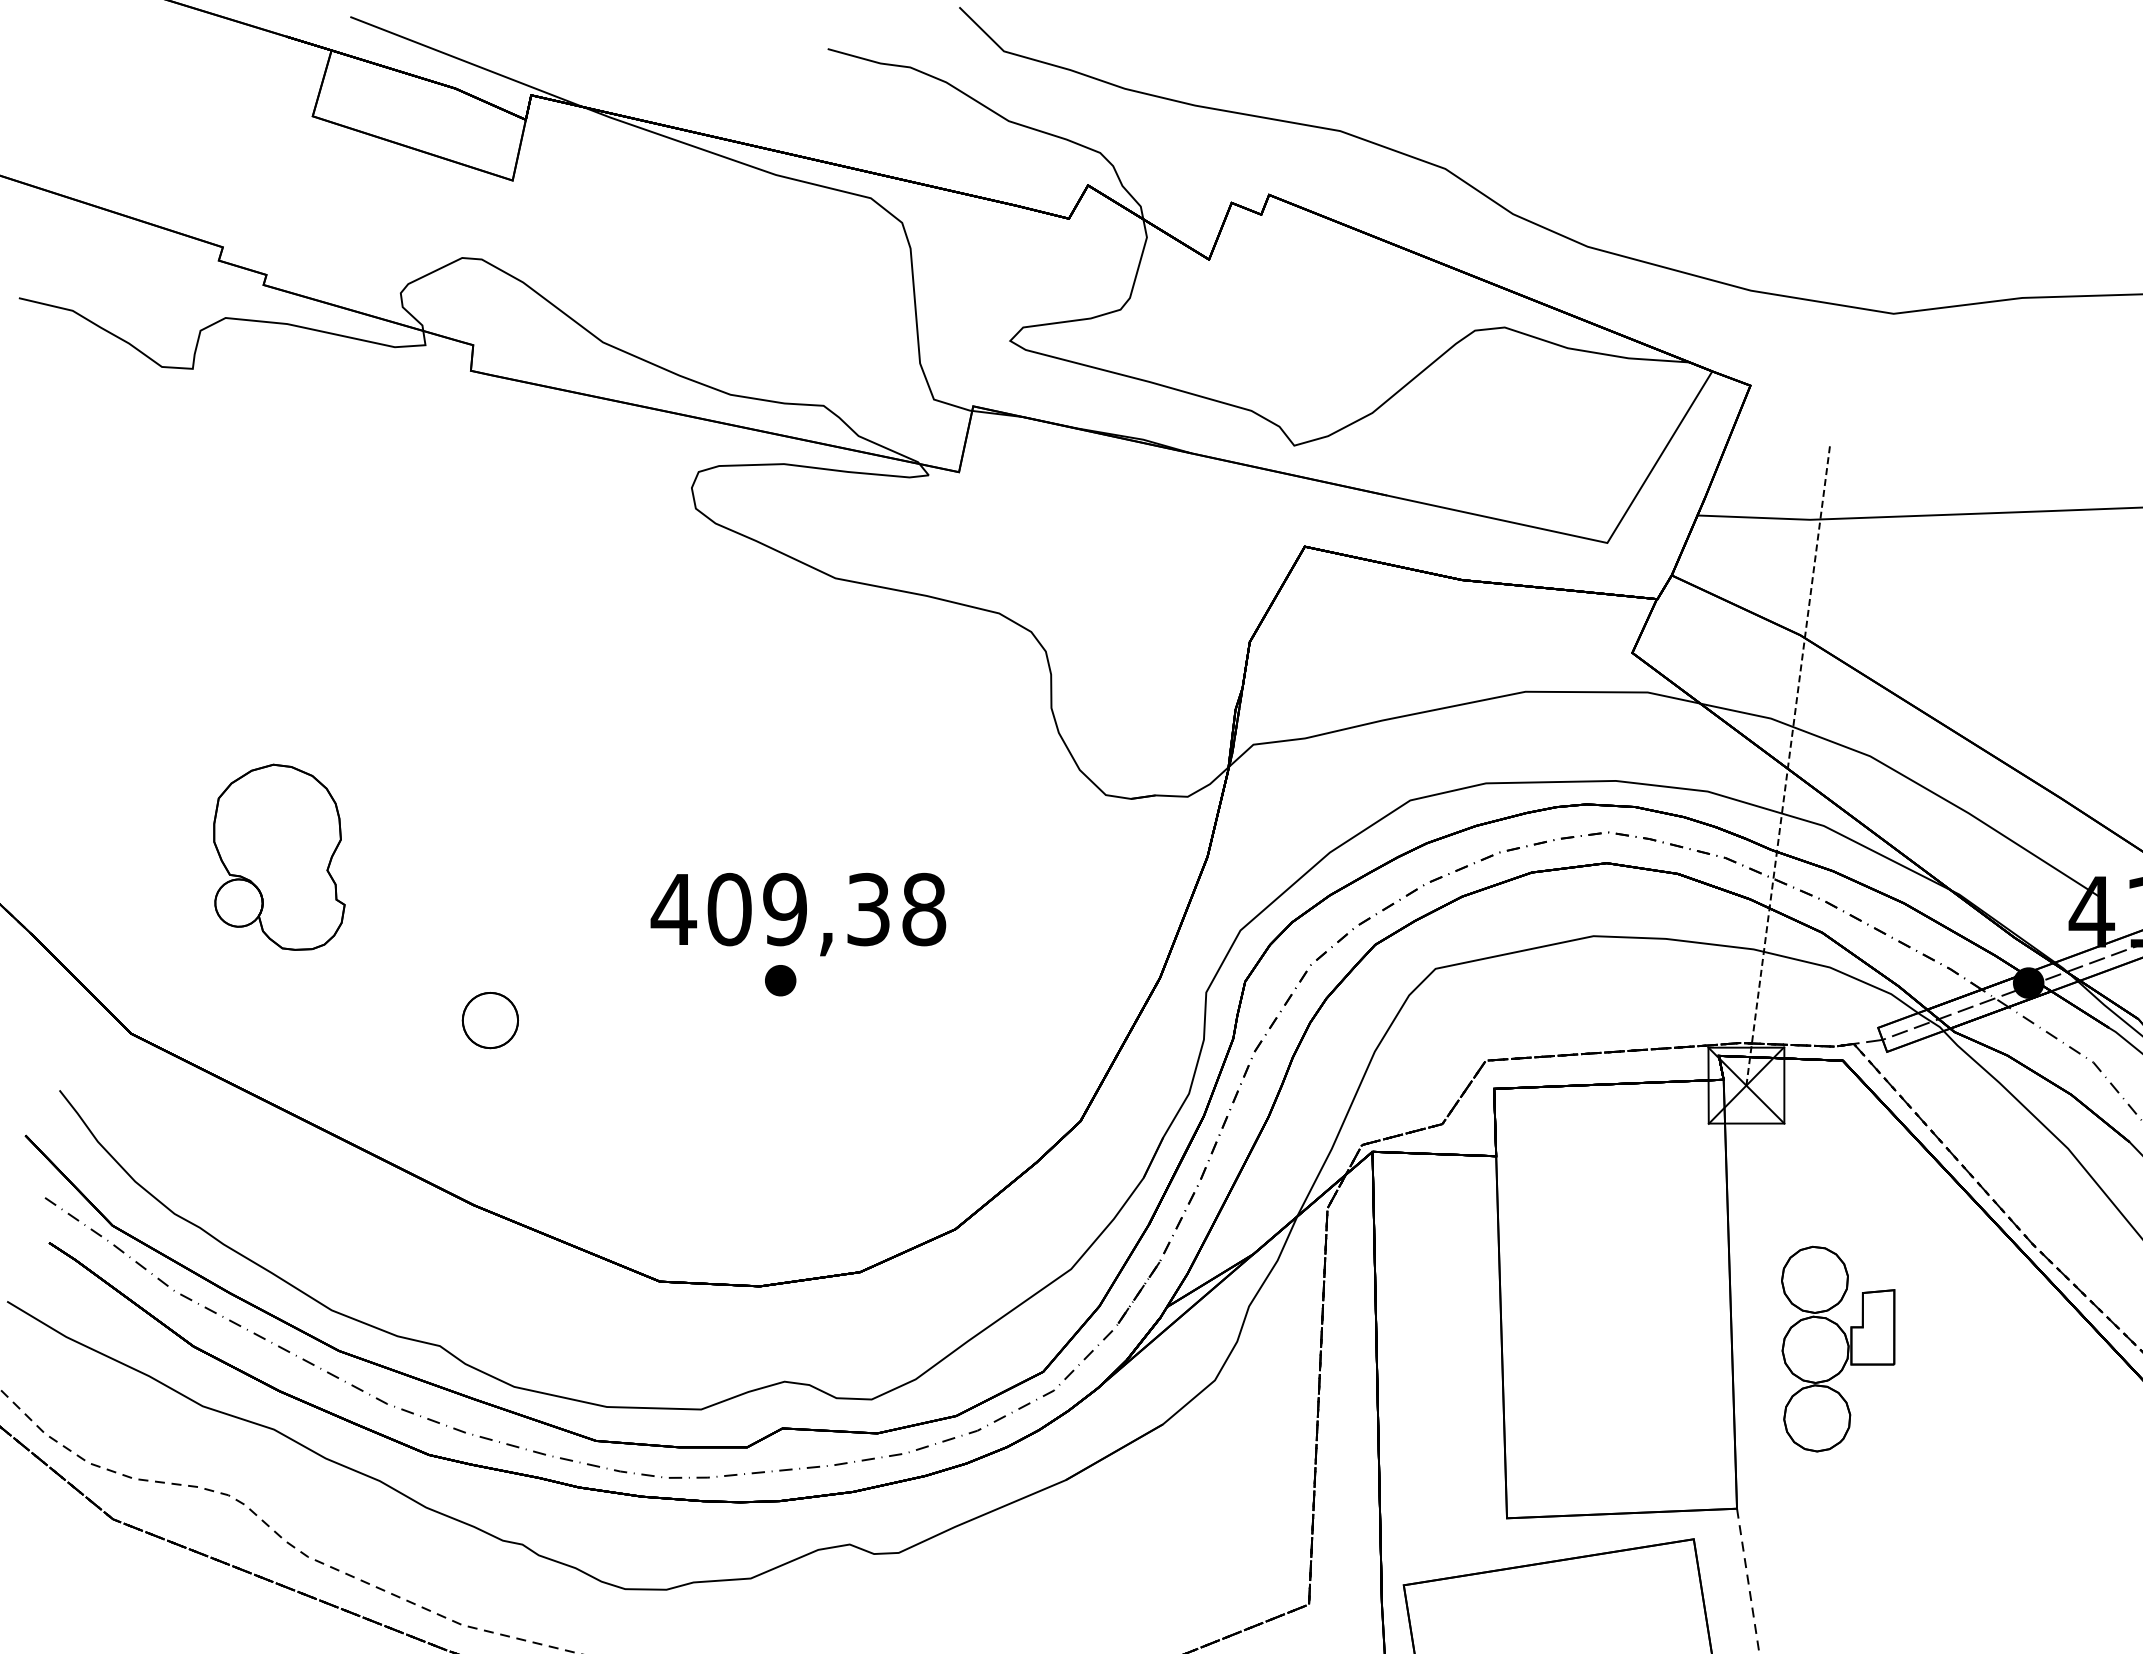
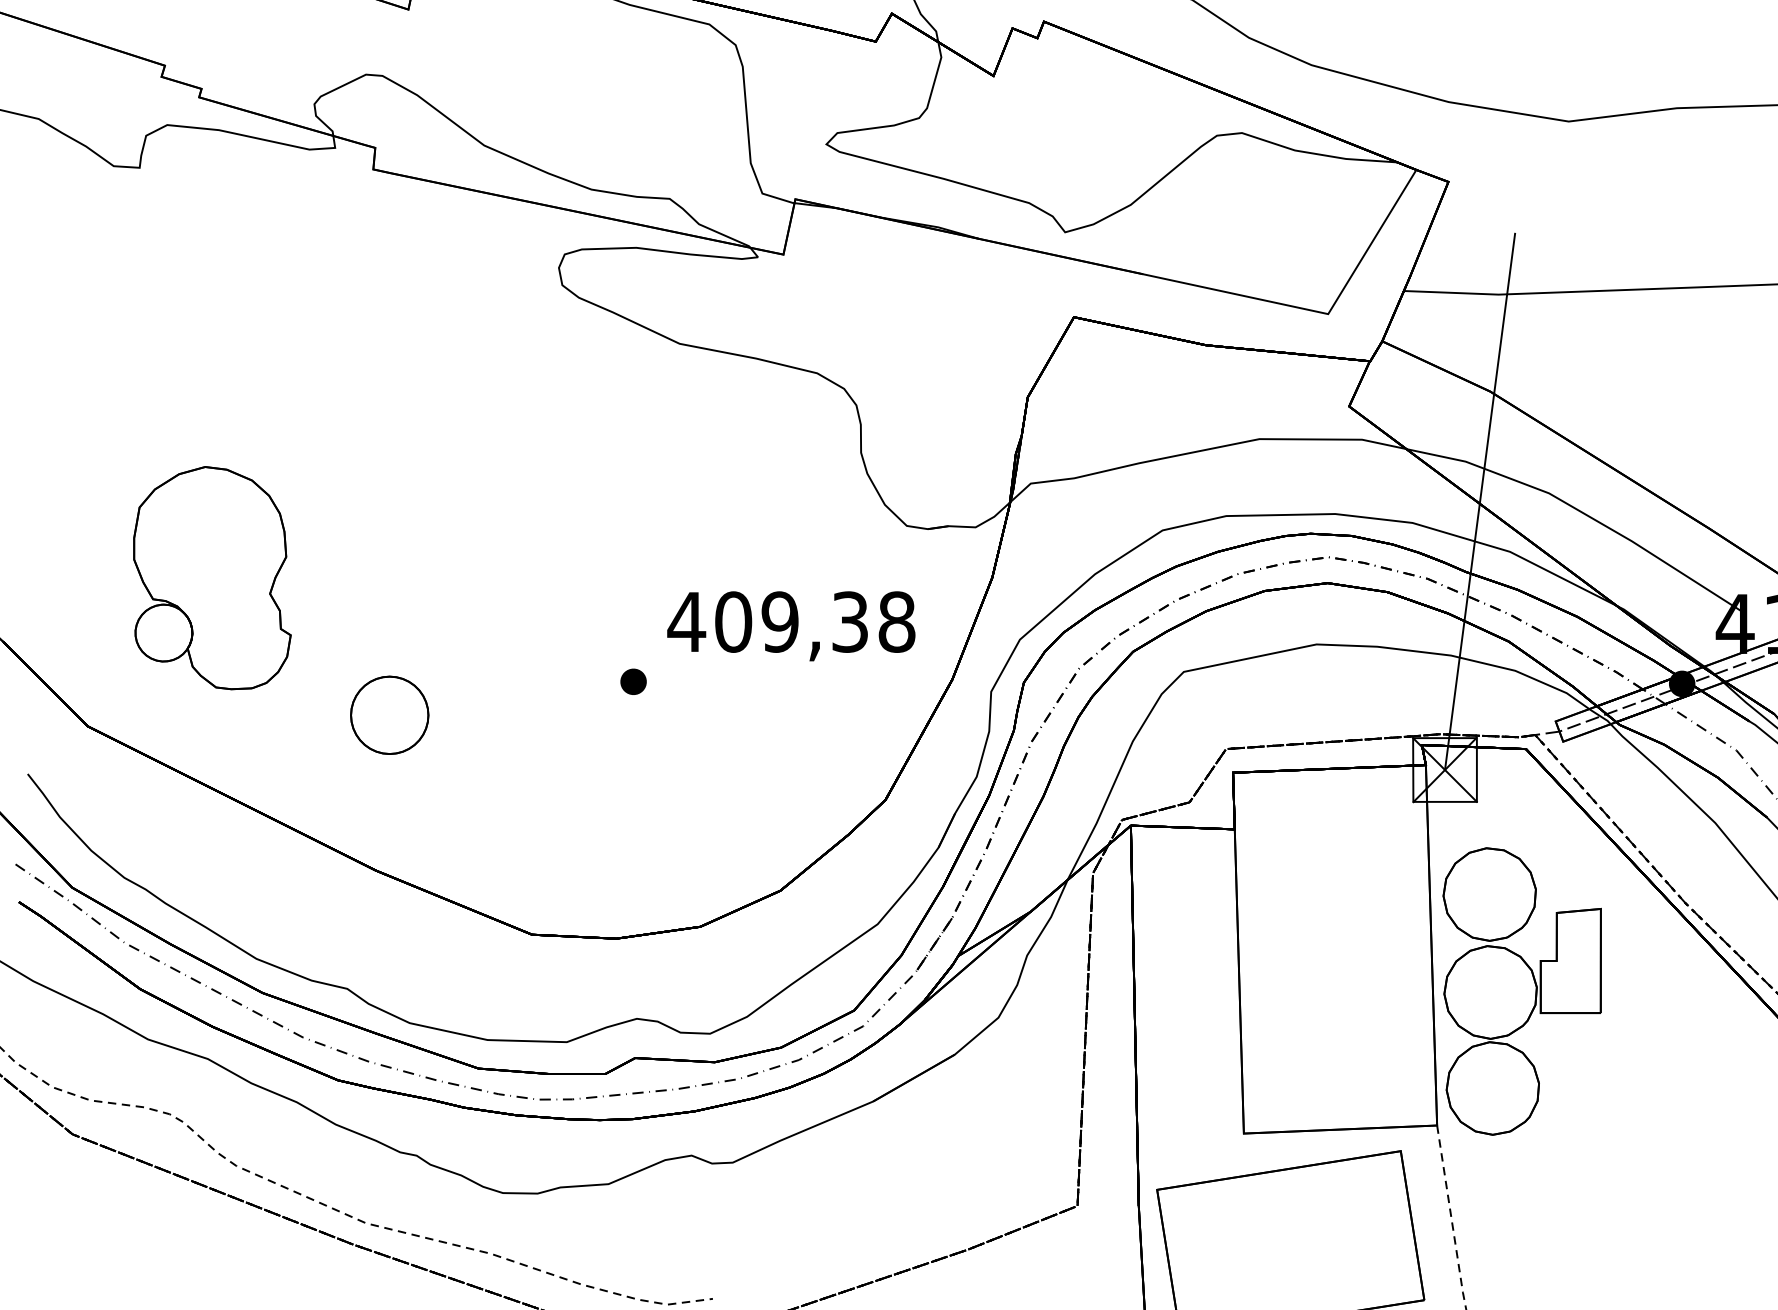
line: (1788, 766) -> (1480, 501), dashed -> solid
part: (279, 857) -> (212, 578), size x1.43
text: (798, 914) -> (791, 626), moved
part: (490, 1020) -> (389, 715), size x1.67
part: (1837, 1348) -> (1521, 990), size x1.67

